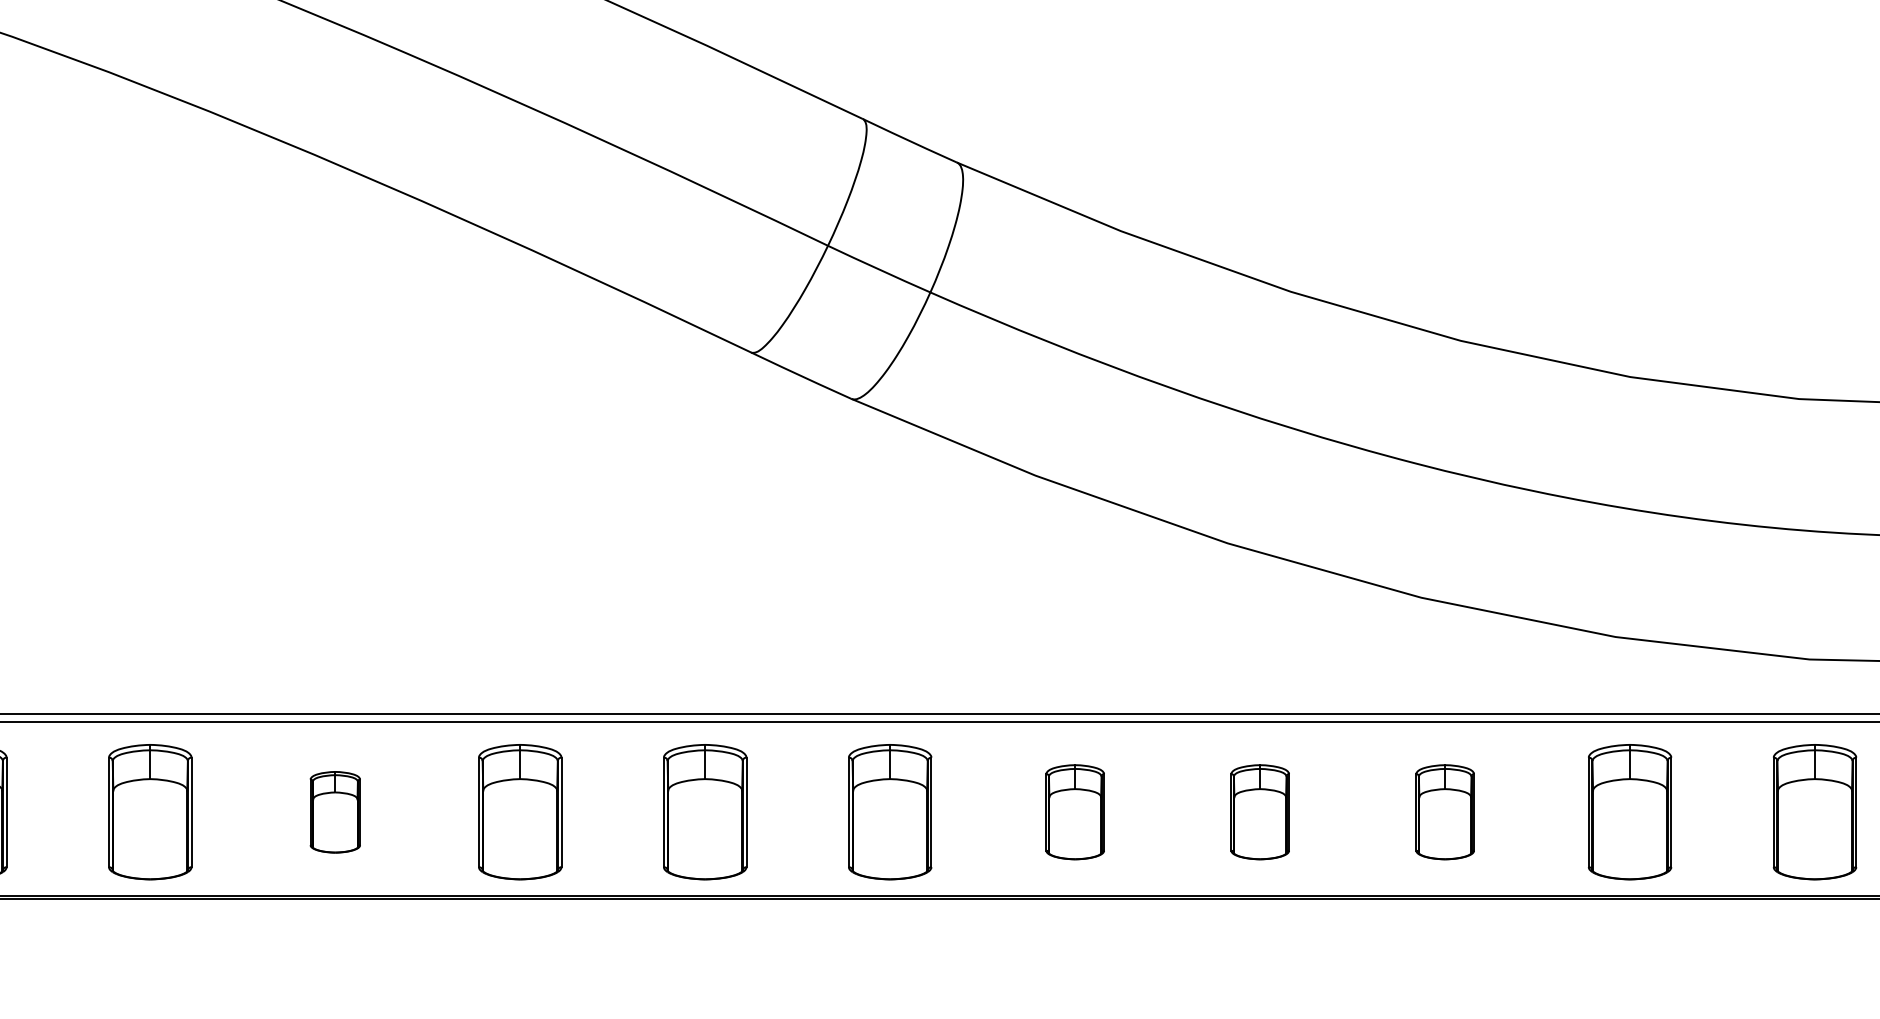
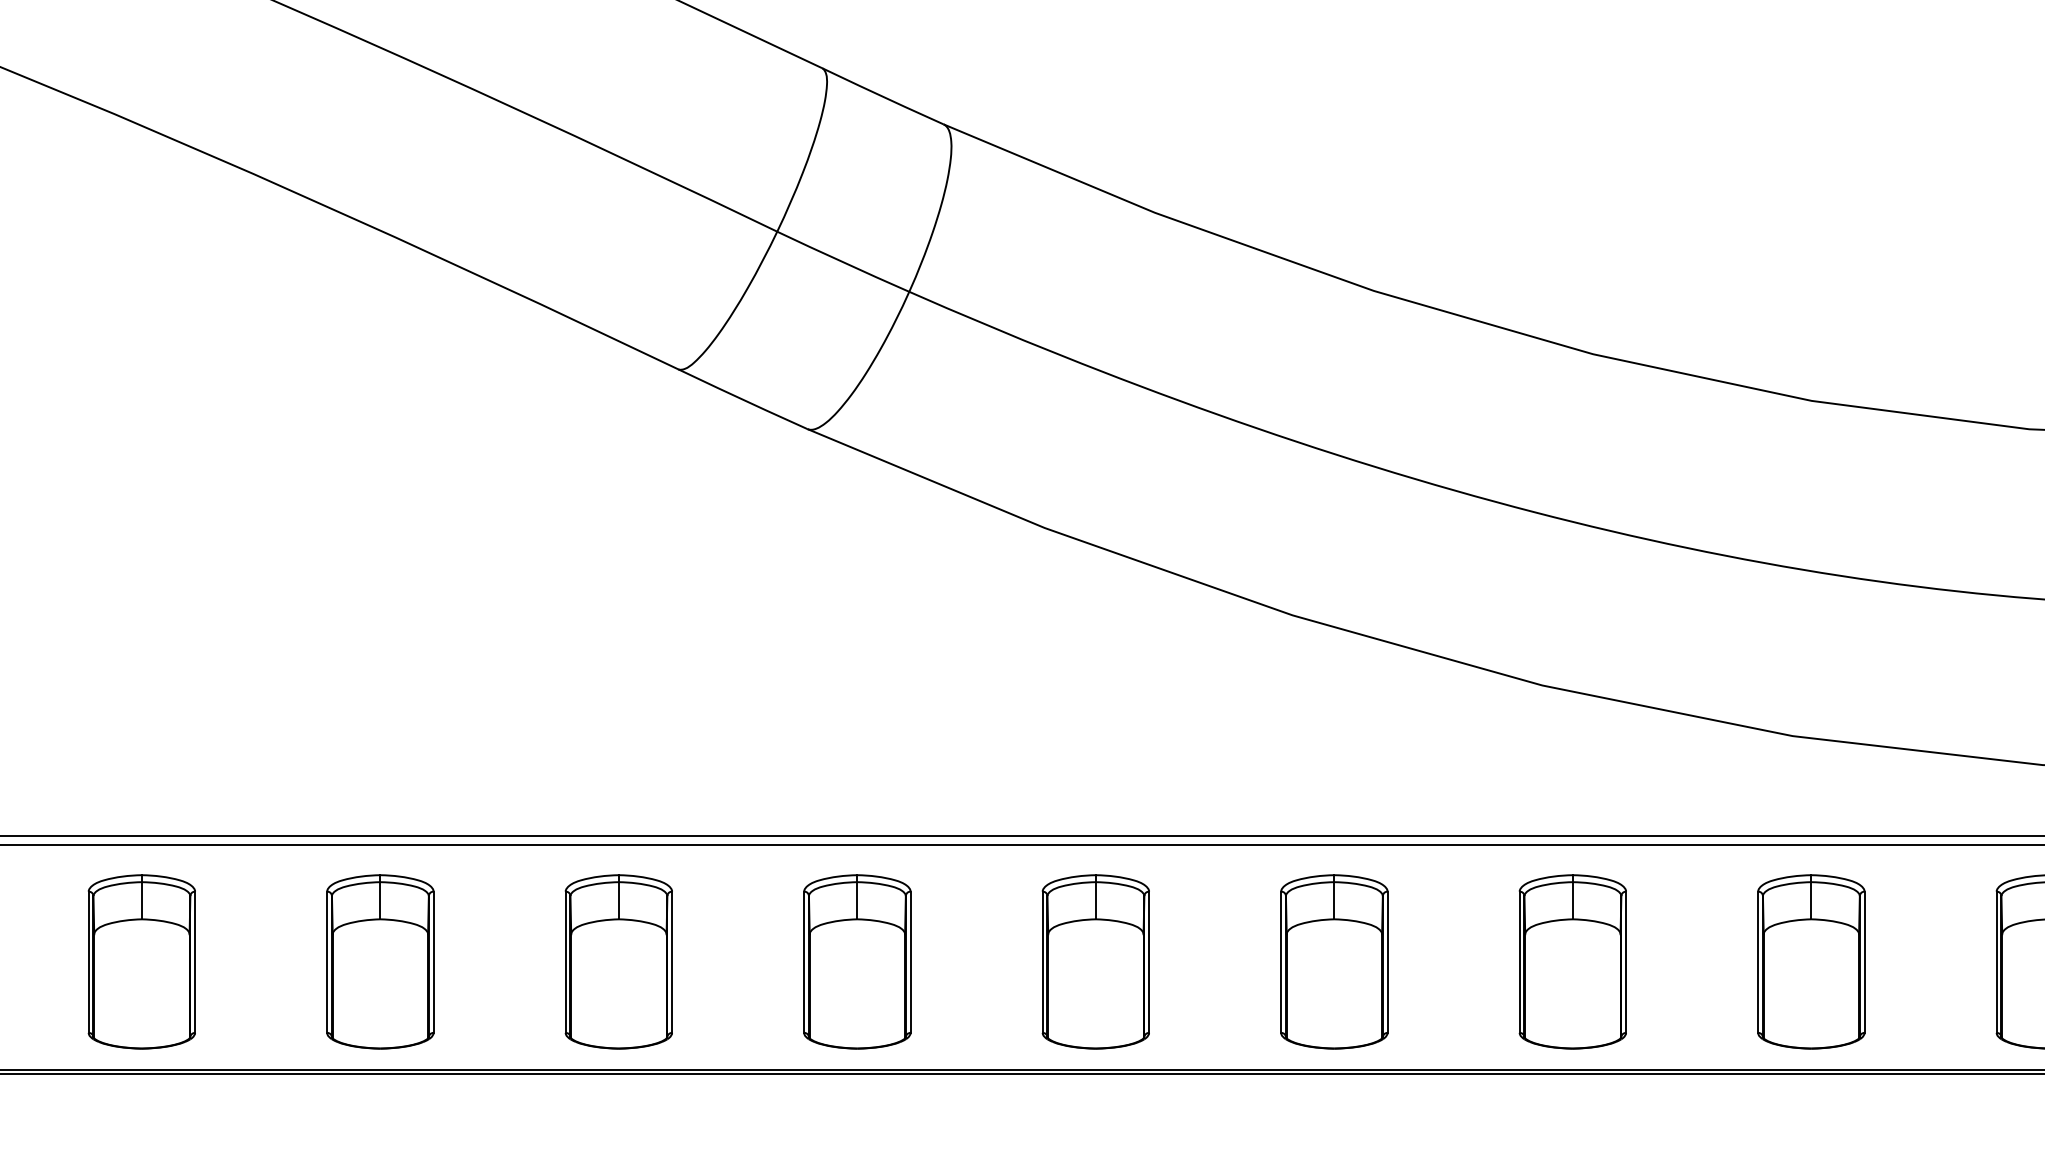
part: (335, 812) -> (142, 962), size x1.67
part: (1075, 812) -> (1096, 962), size x1.43
part: (1260, 812) -> (1334, 962), size x1.43
part: (1445, 812) -> (1573, 962), size x1.43

